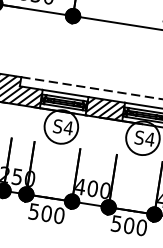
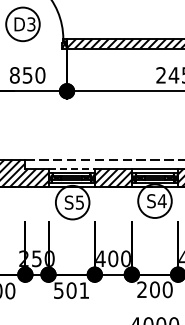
line: (66, 93) -> (72, 168), solid -> dashed
text: (68, 127) -> (79, 202), S4 -> S5
text: (59, 215) -> (84, 290), 500 -> 501
text: (115, 223) -> (141, 289), 500 -> 200

